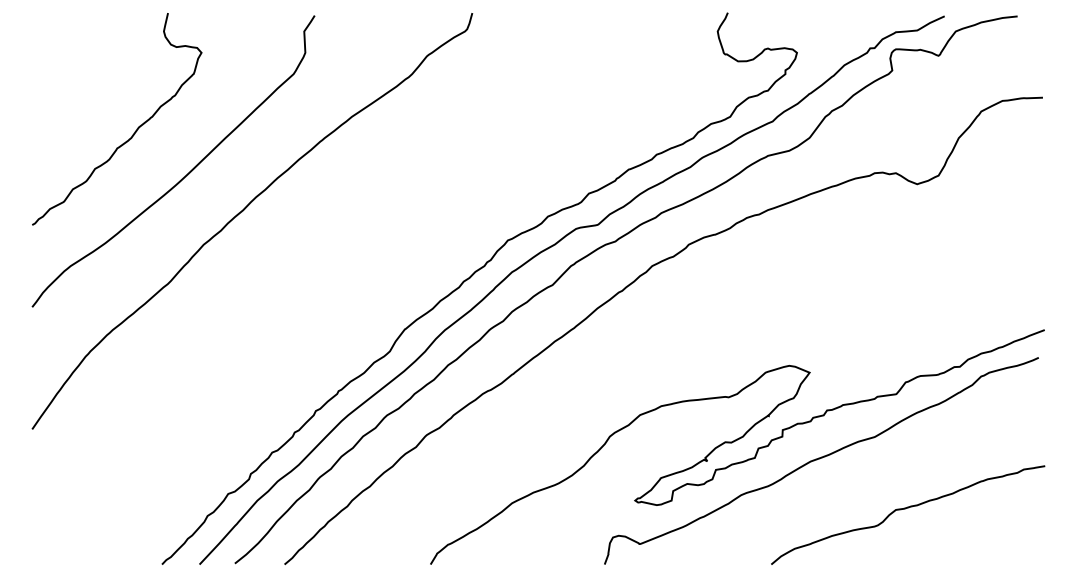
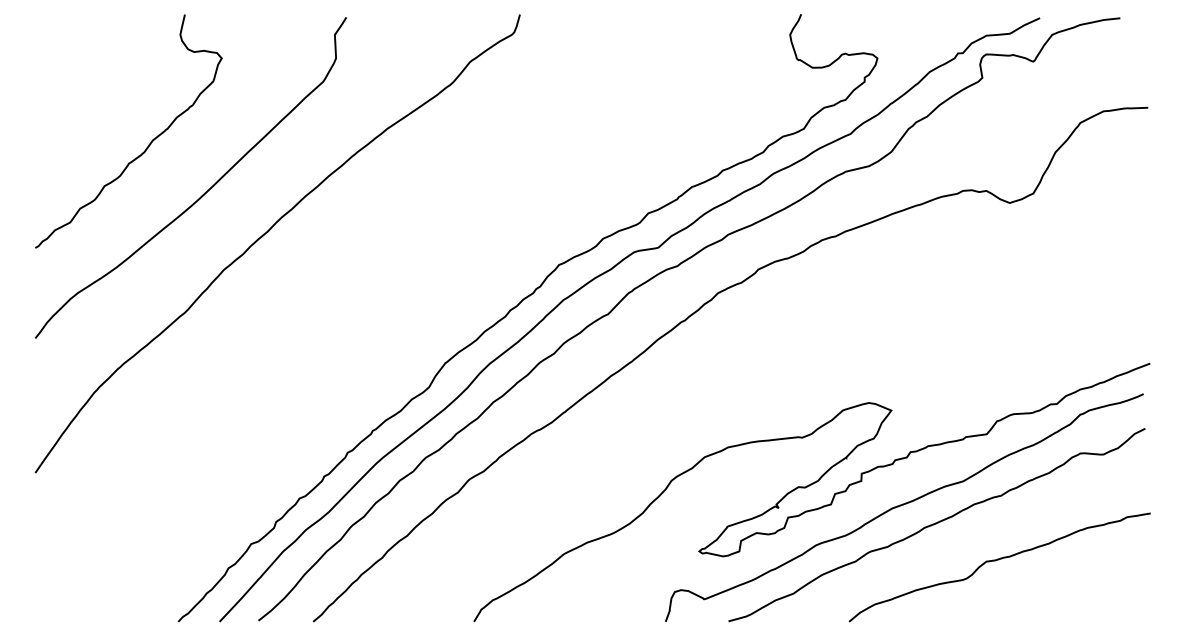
curve: (850, 476) -> (936, 524), added

